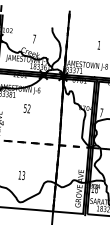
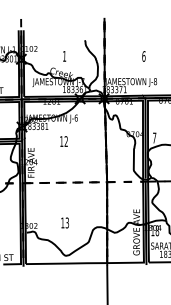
text: (34, 39) -> (64, 56), 7 -> 1
text: (98, 45) -> (143, 56), 1 -> 6
text: (25, 108) -> (61, 141), 52 -> 12

